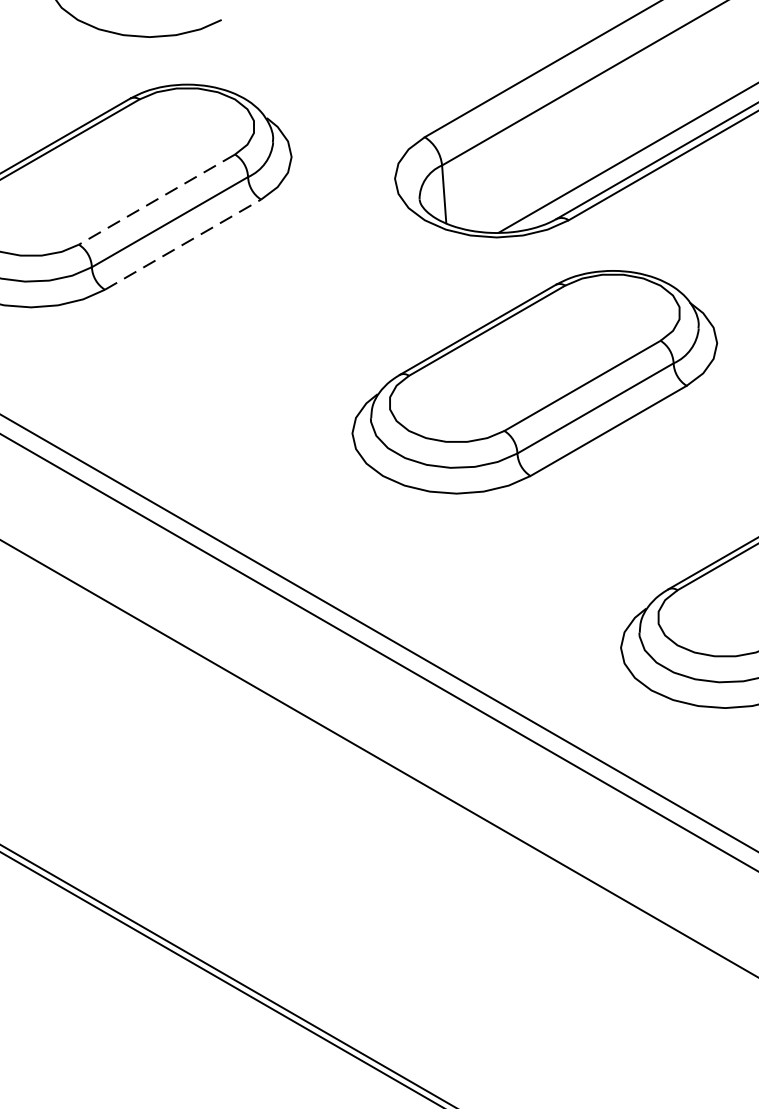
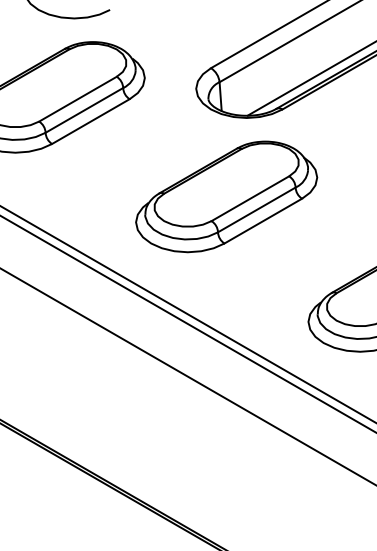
line: (156, 200) -> (77, 99), dashed -> solid
line: (182, 244) -> (90, 121), dashed -> solid
part: (534, 381) -> (226, 196), moved

